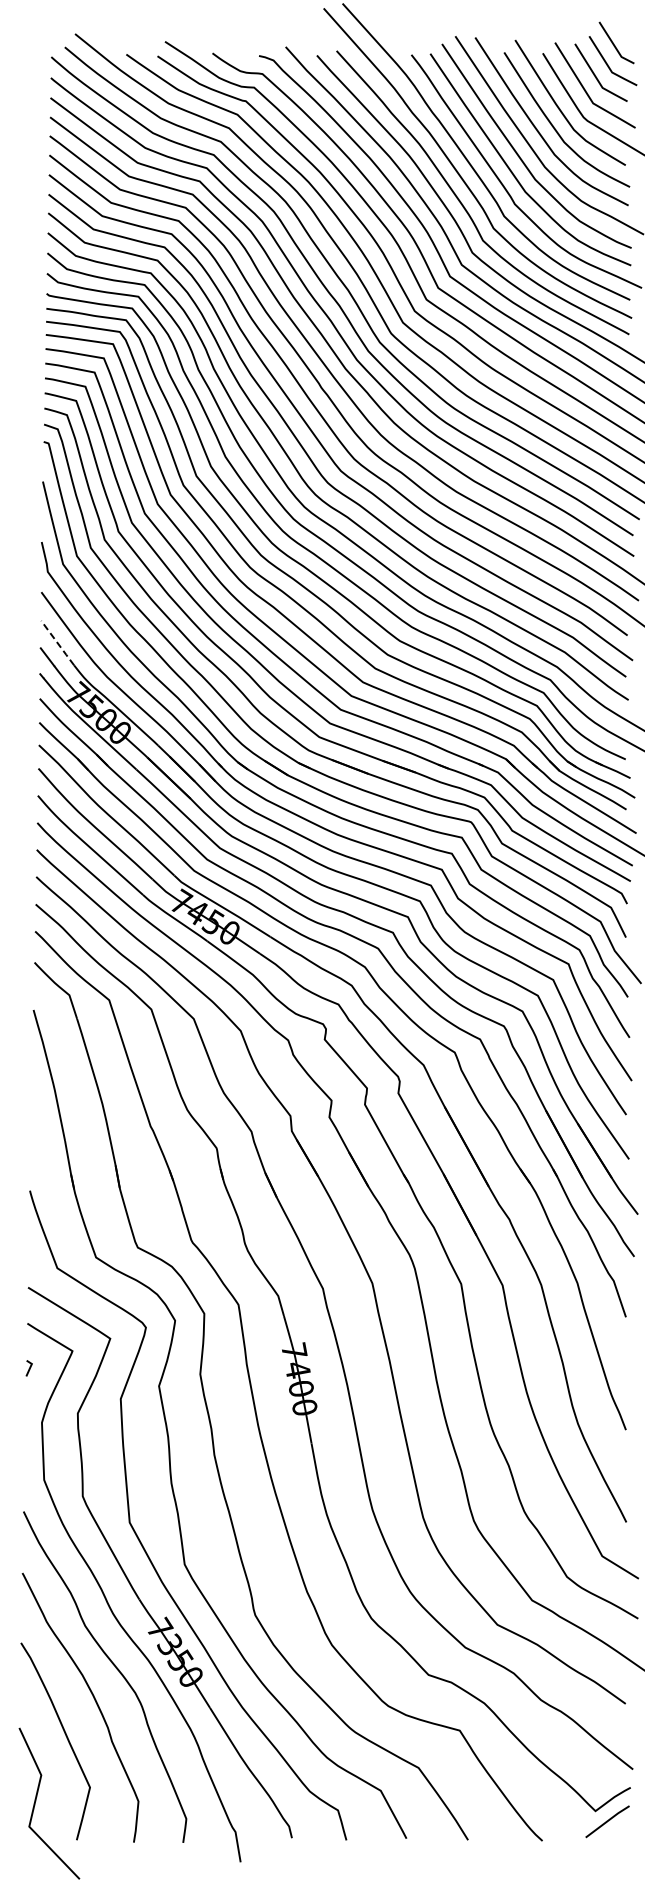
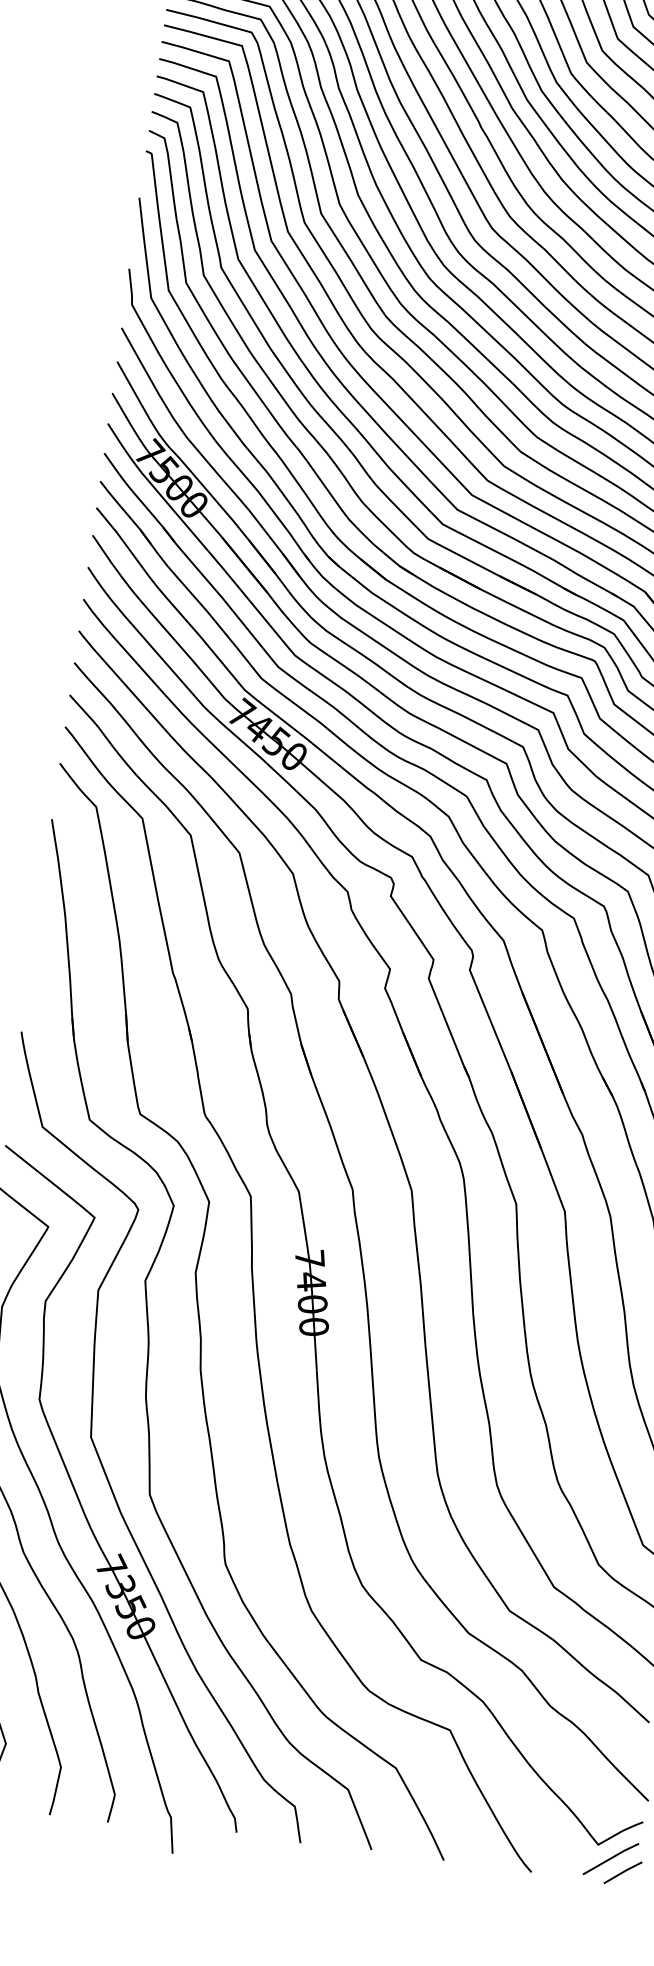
line: (58, 643) -> (134, 390), dashed -> solid
line: (618, 1831) -> (622, 1872), added

